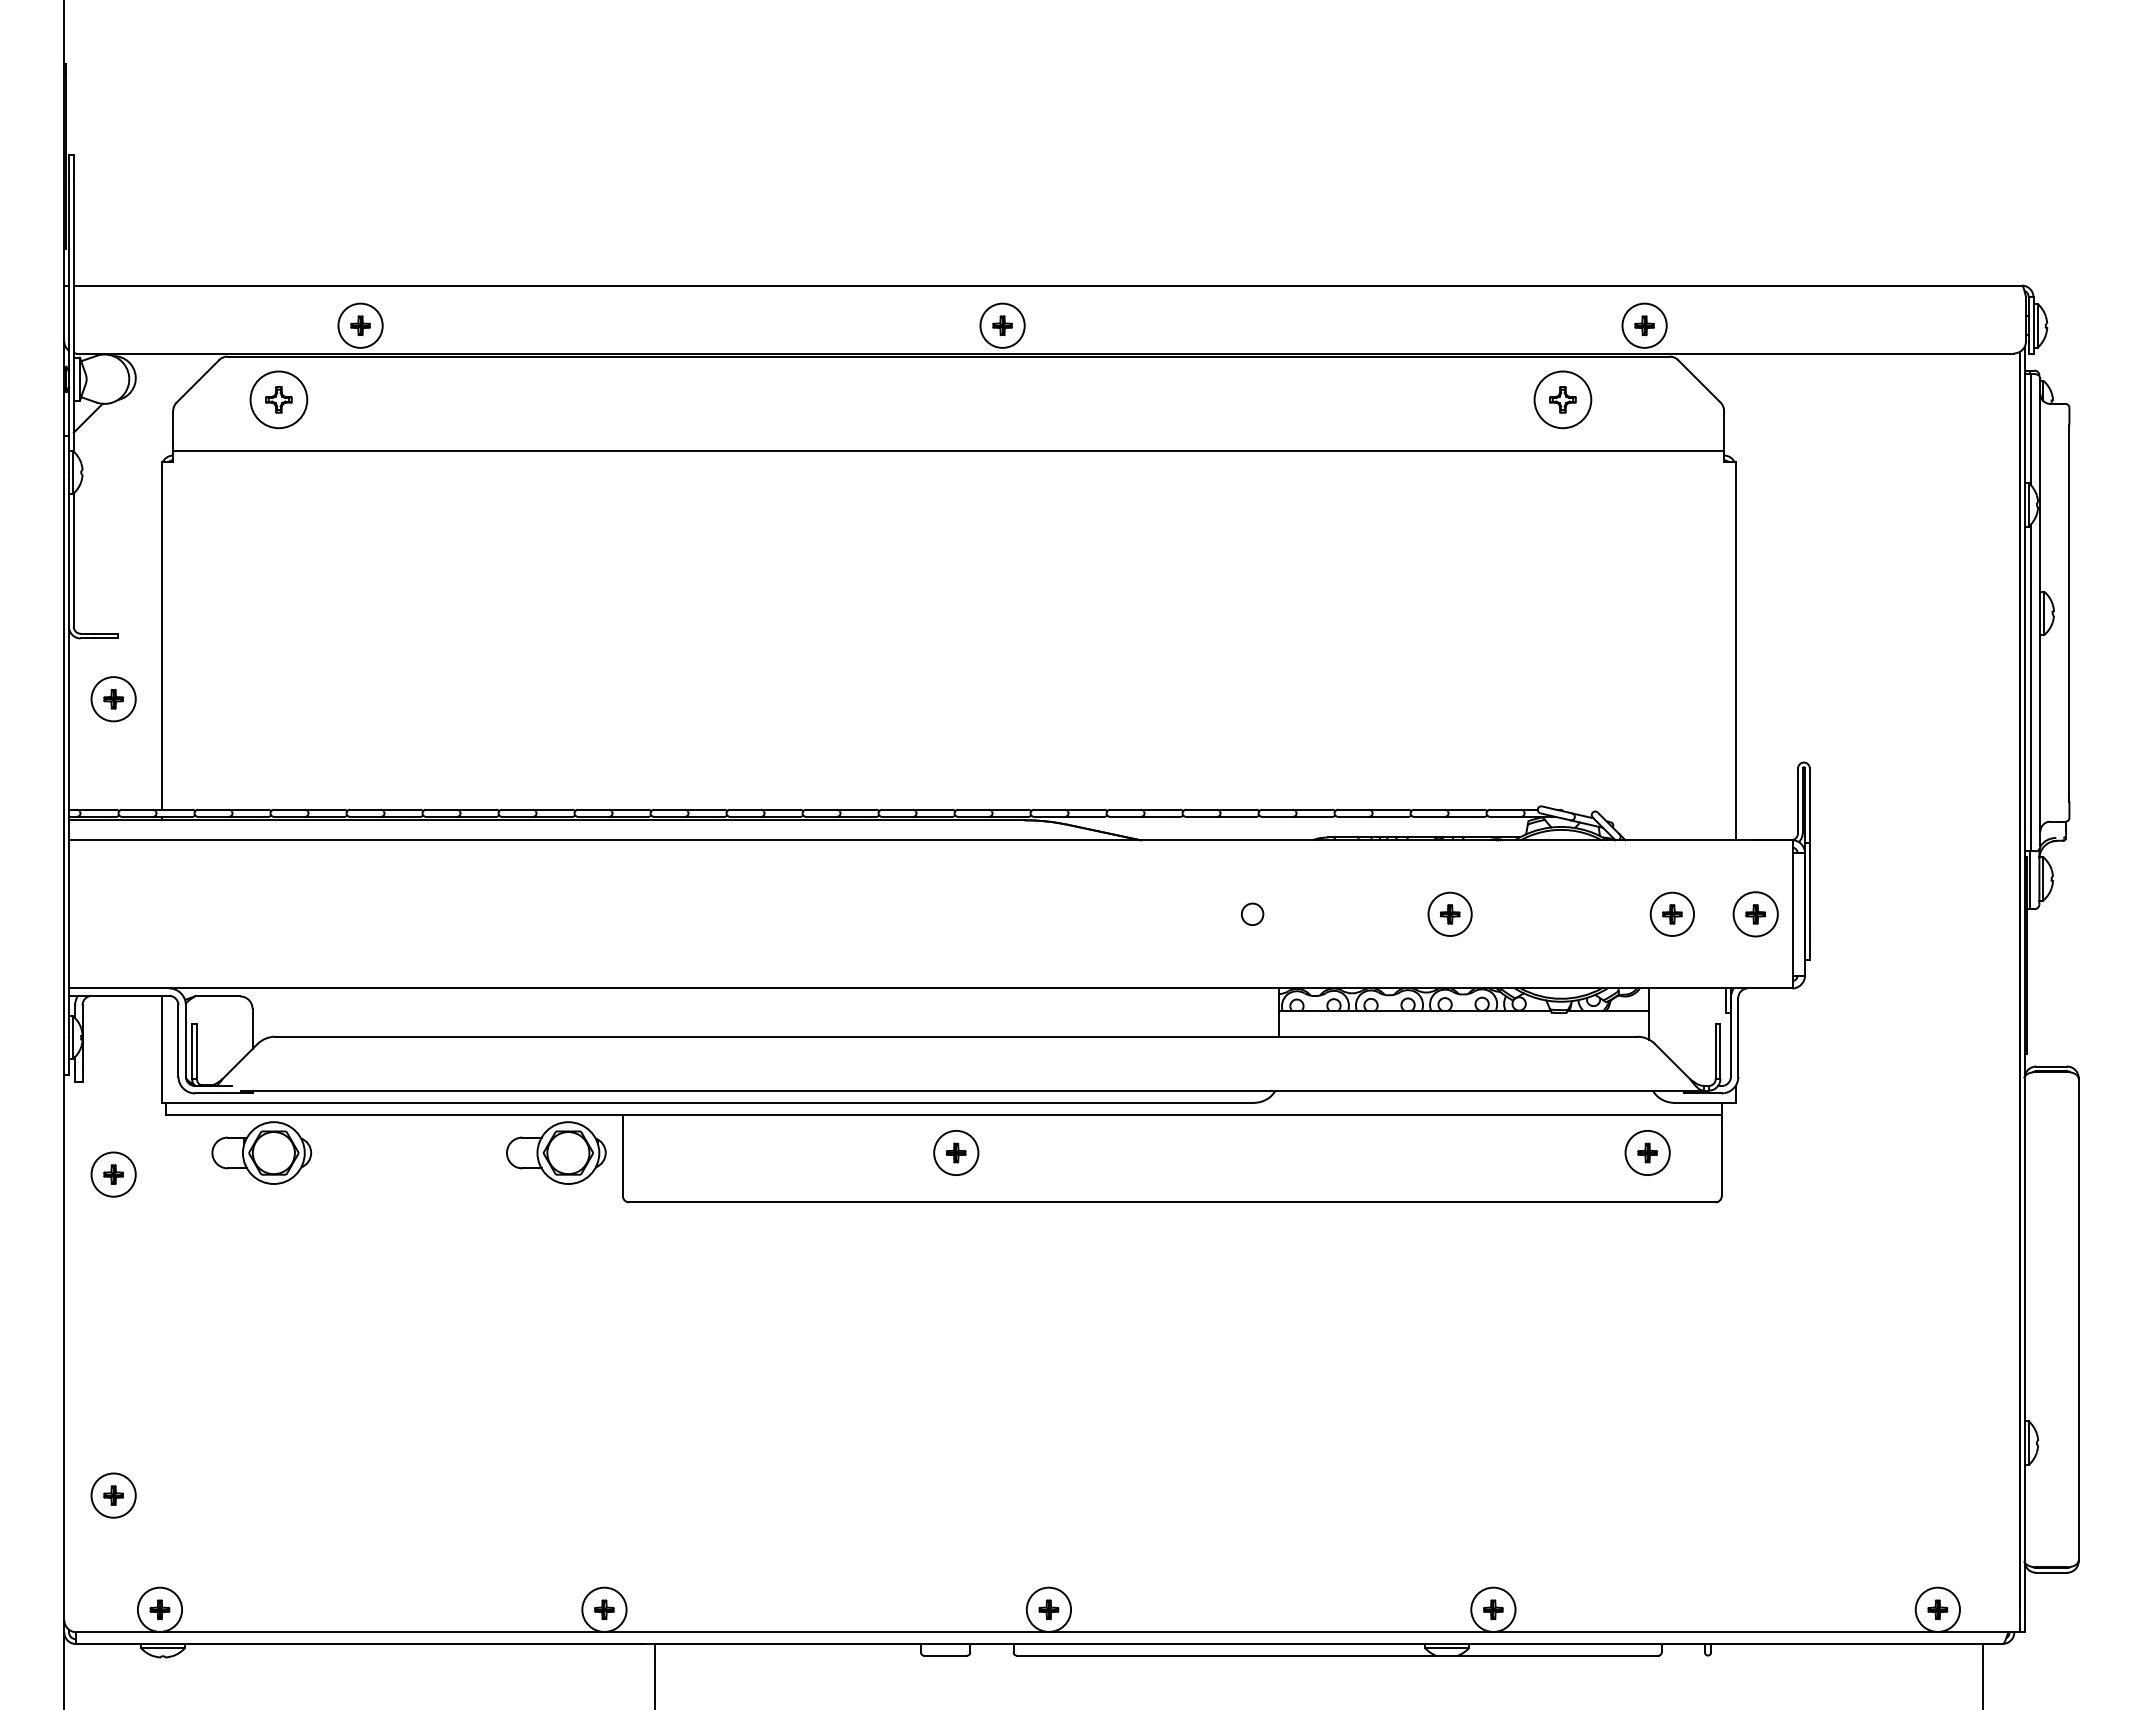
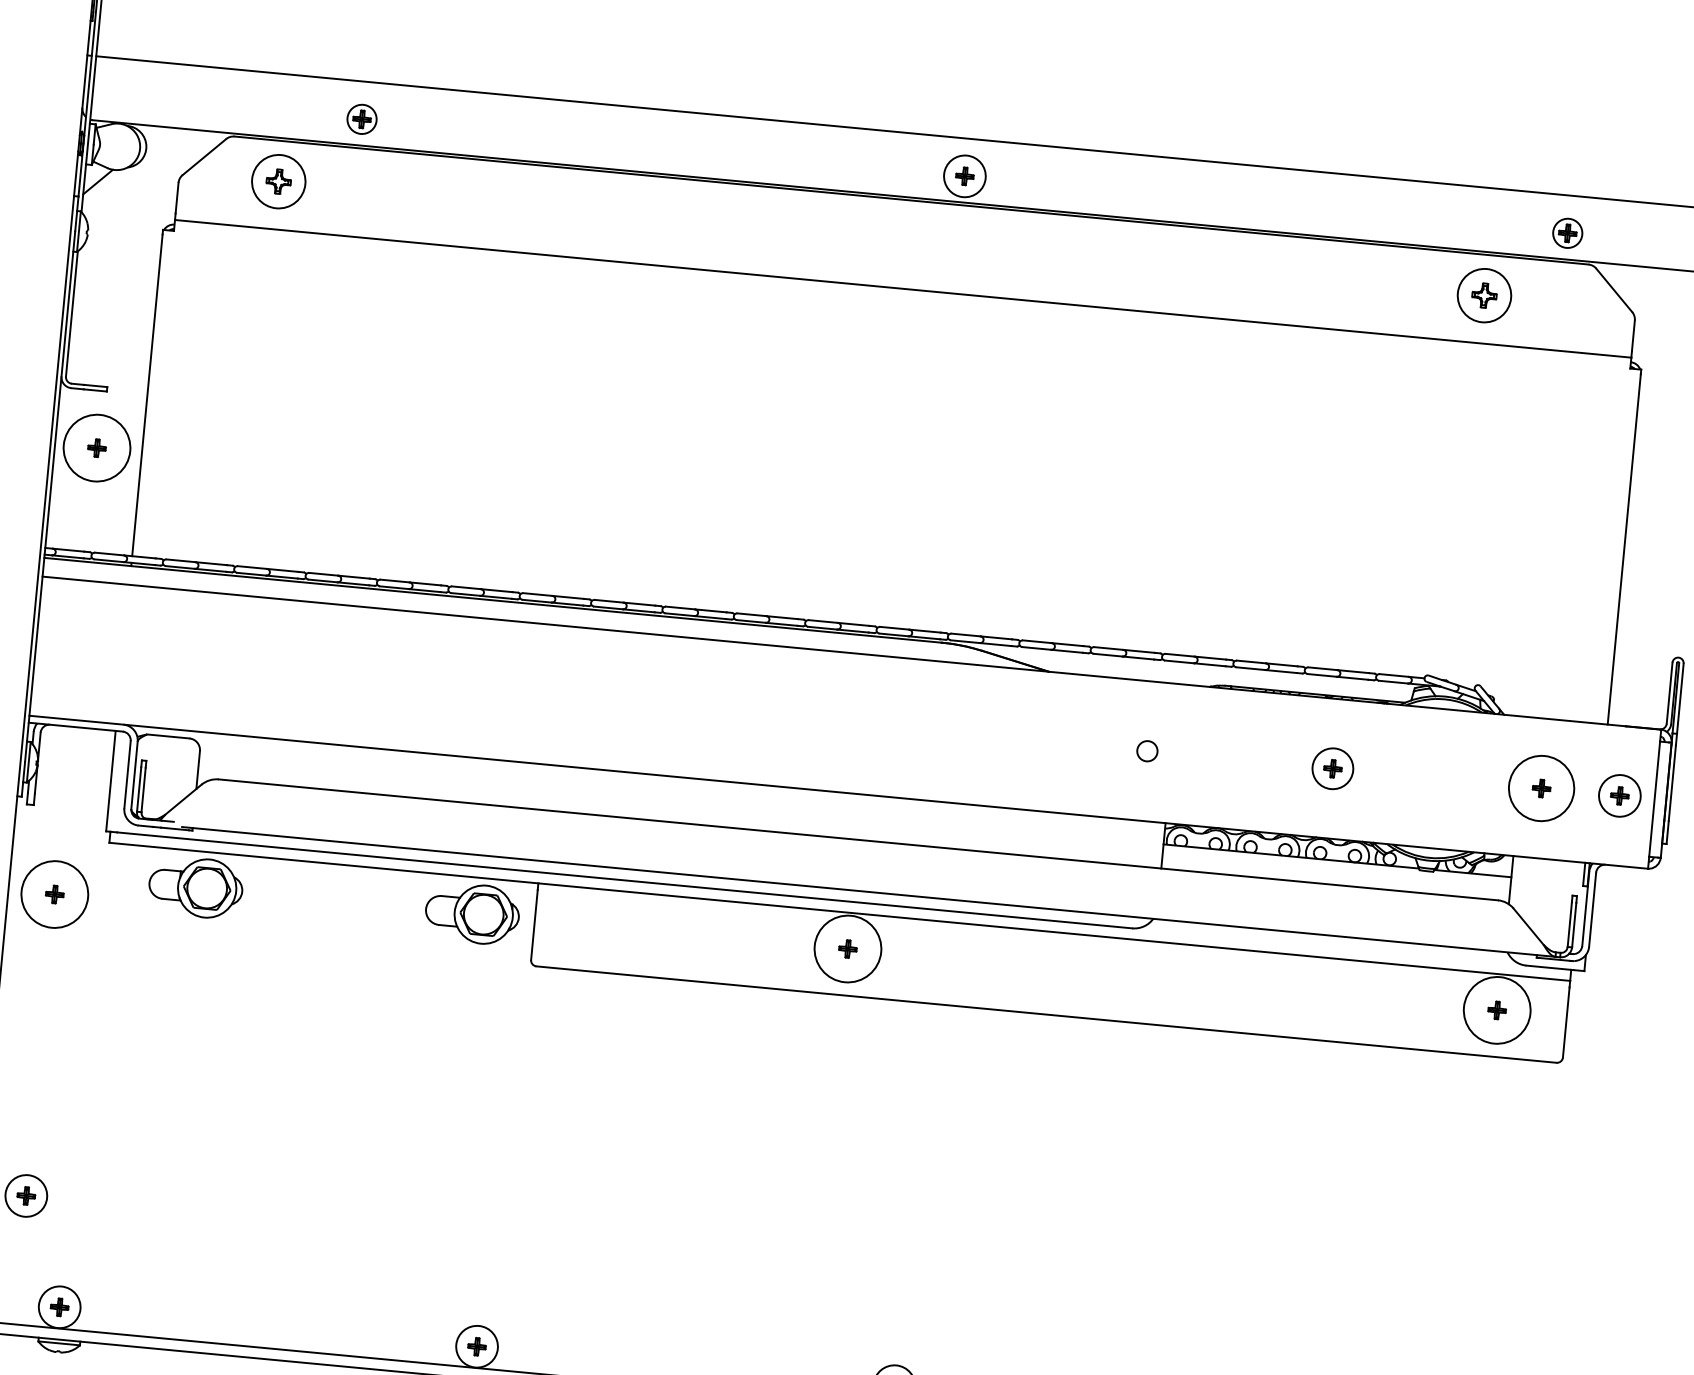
circle: (360, 325) -> (361, 119), size x0.7
circle: (1644, 325) -> (1567, 233), size x0.7
circle: (113, 699) -> (96, 448), size x1.6
circle: (1672, 913) -> (1541, 787), size x1.6
circle: (956, 1152) -> (848, 948), size x1.6
circle: (1647, 1152) -> (1497, 1009), size x1.6
circle: (113, 1174) -> (54, 894), size x1.6

